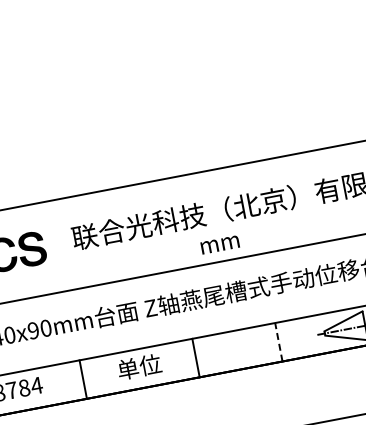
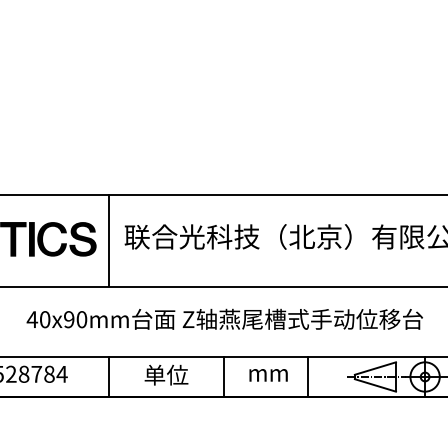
line: (57, 245) -> (108, 240), added
text: (220, 245) -> (268, 375), moved
line: (278, 341) -> (307, 376), dashed -> solid

